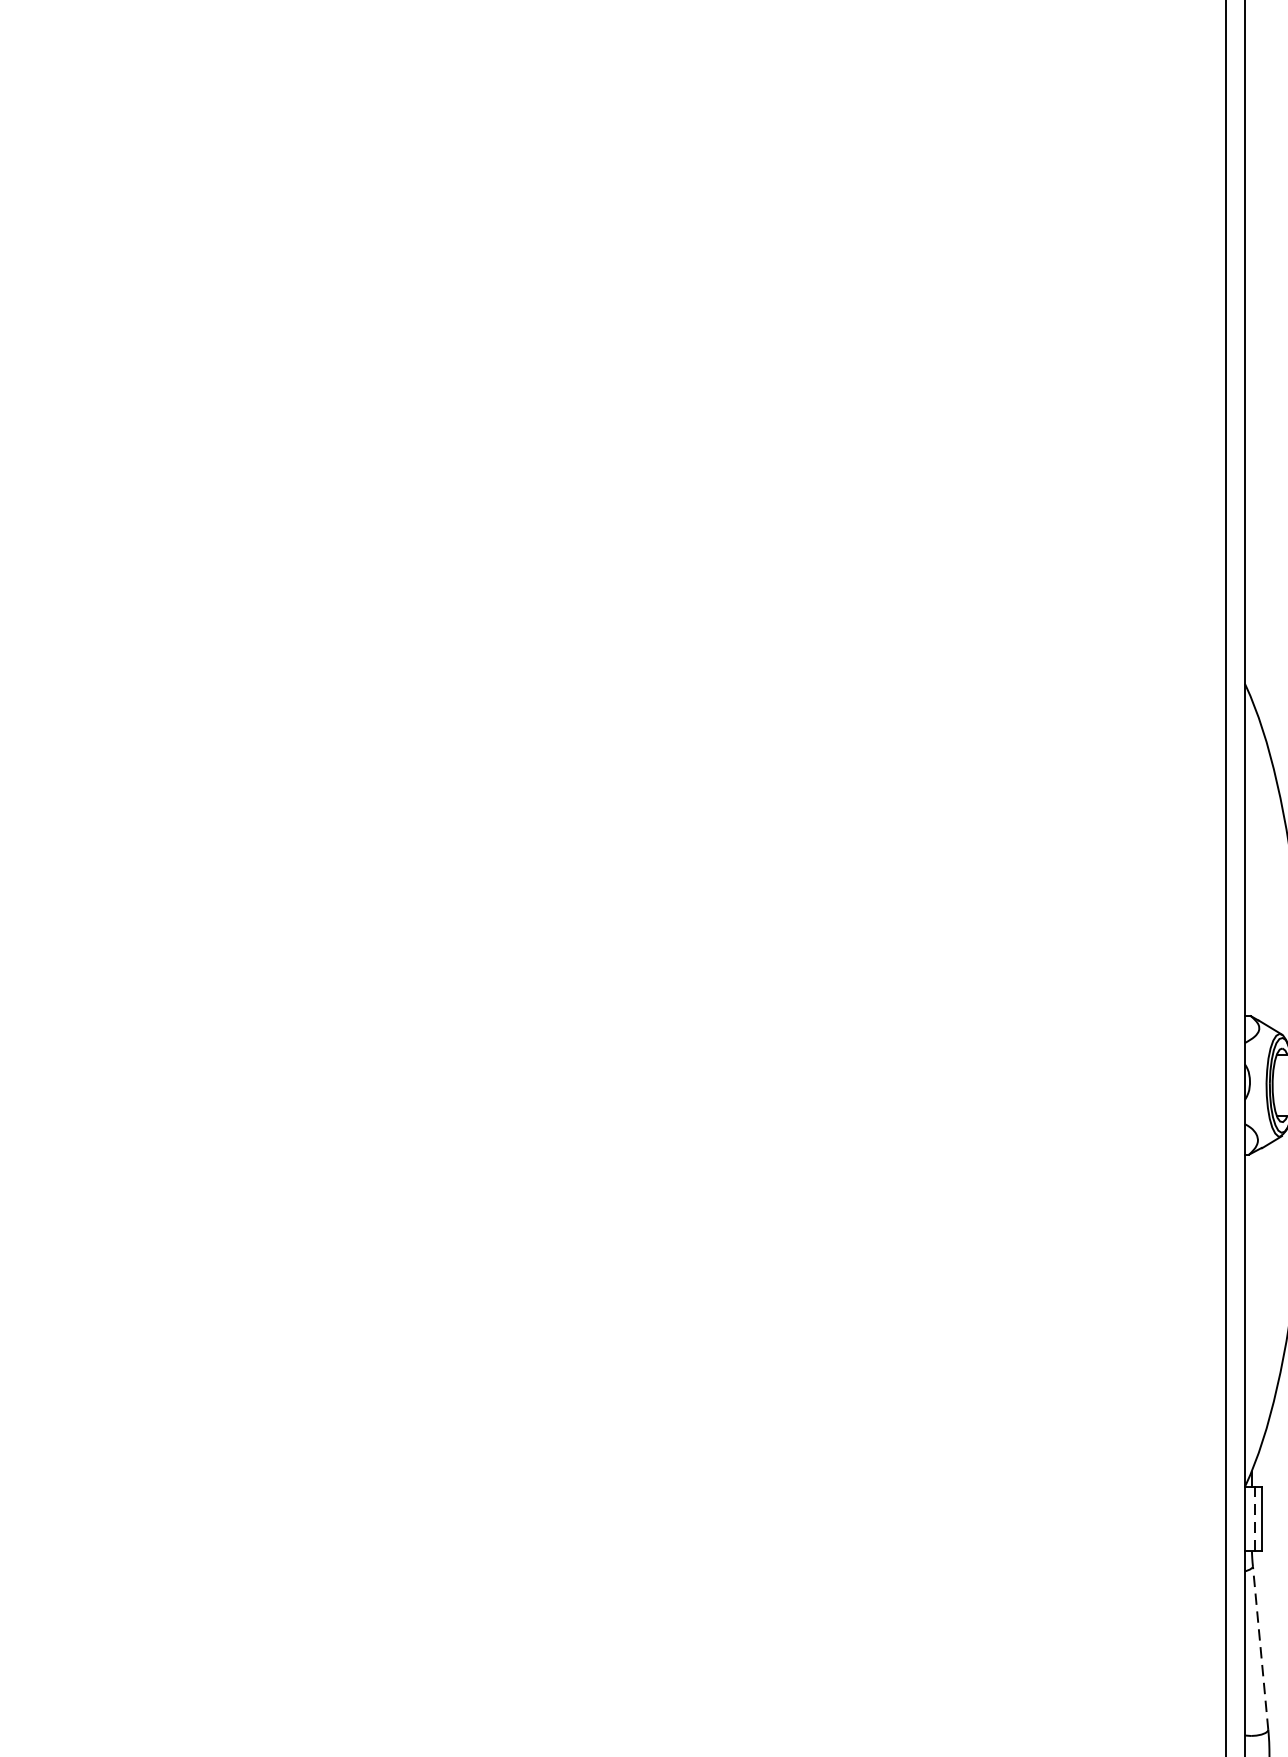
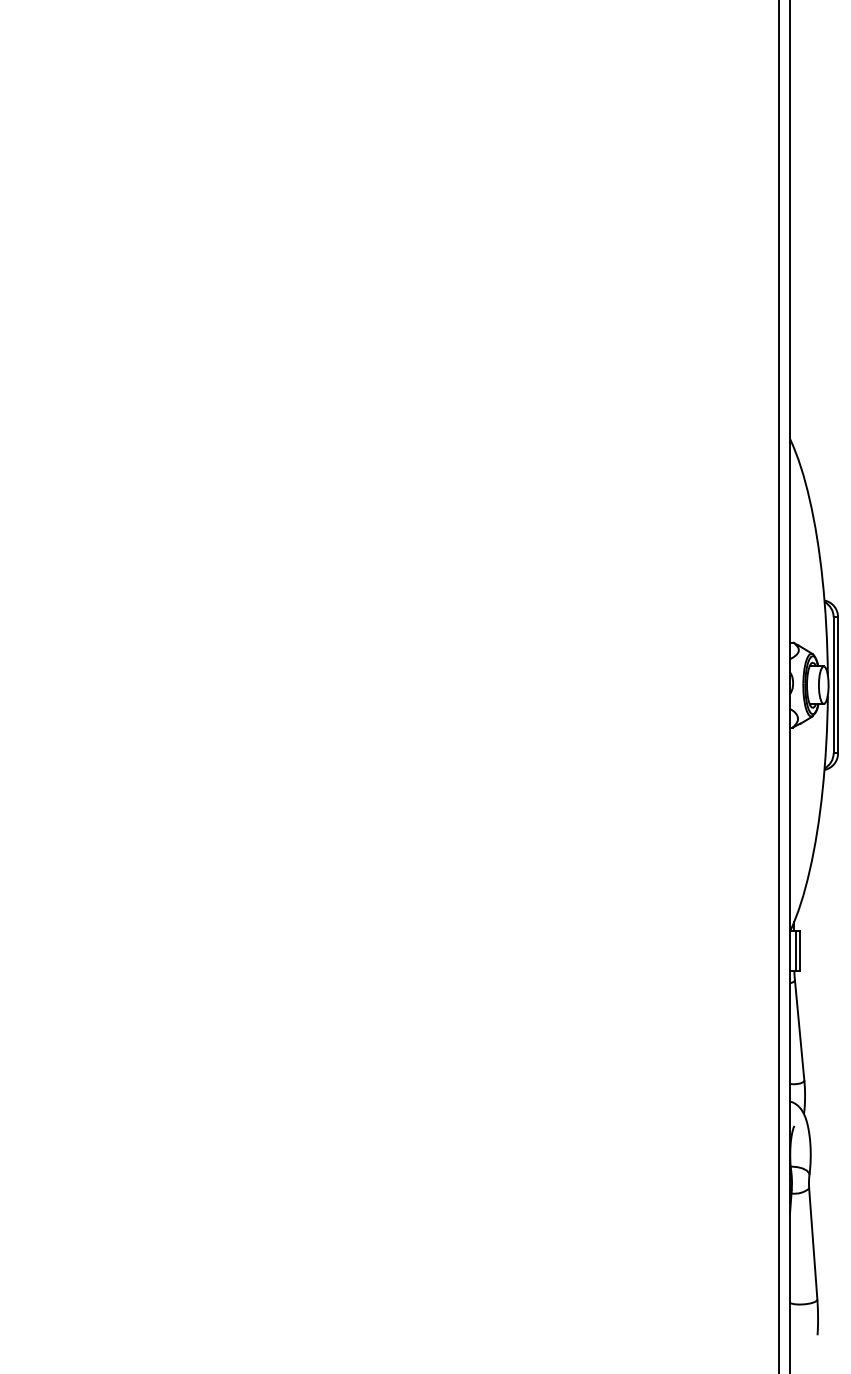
line: (1253, 1519) -> (795, 951), dashed -> solid
line: (1260, 1646) -> (799, 1029), dashed -> solid

